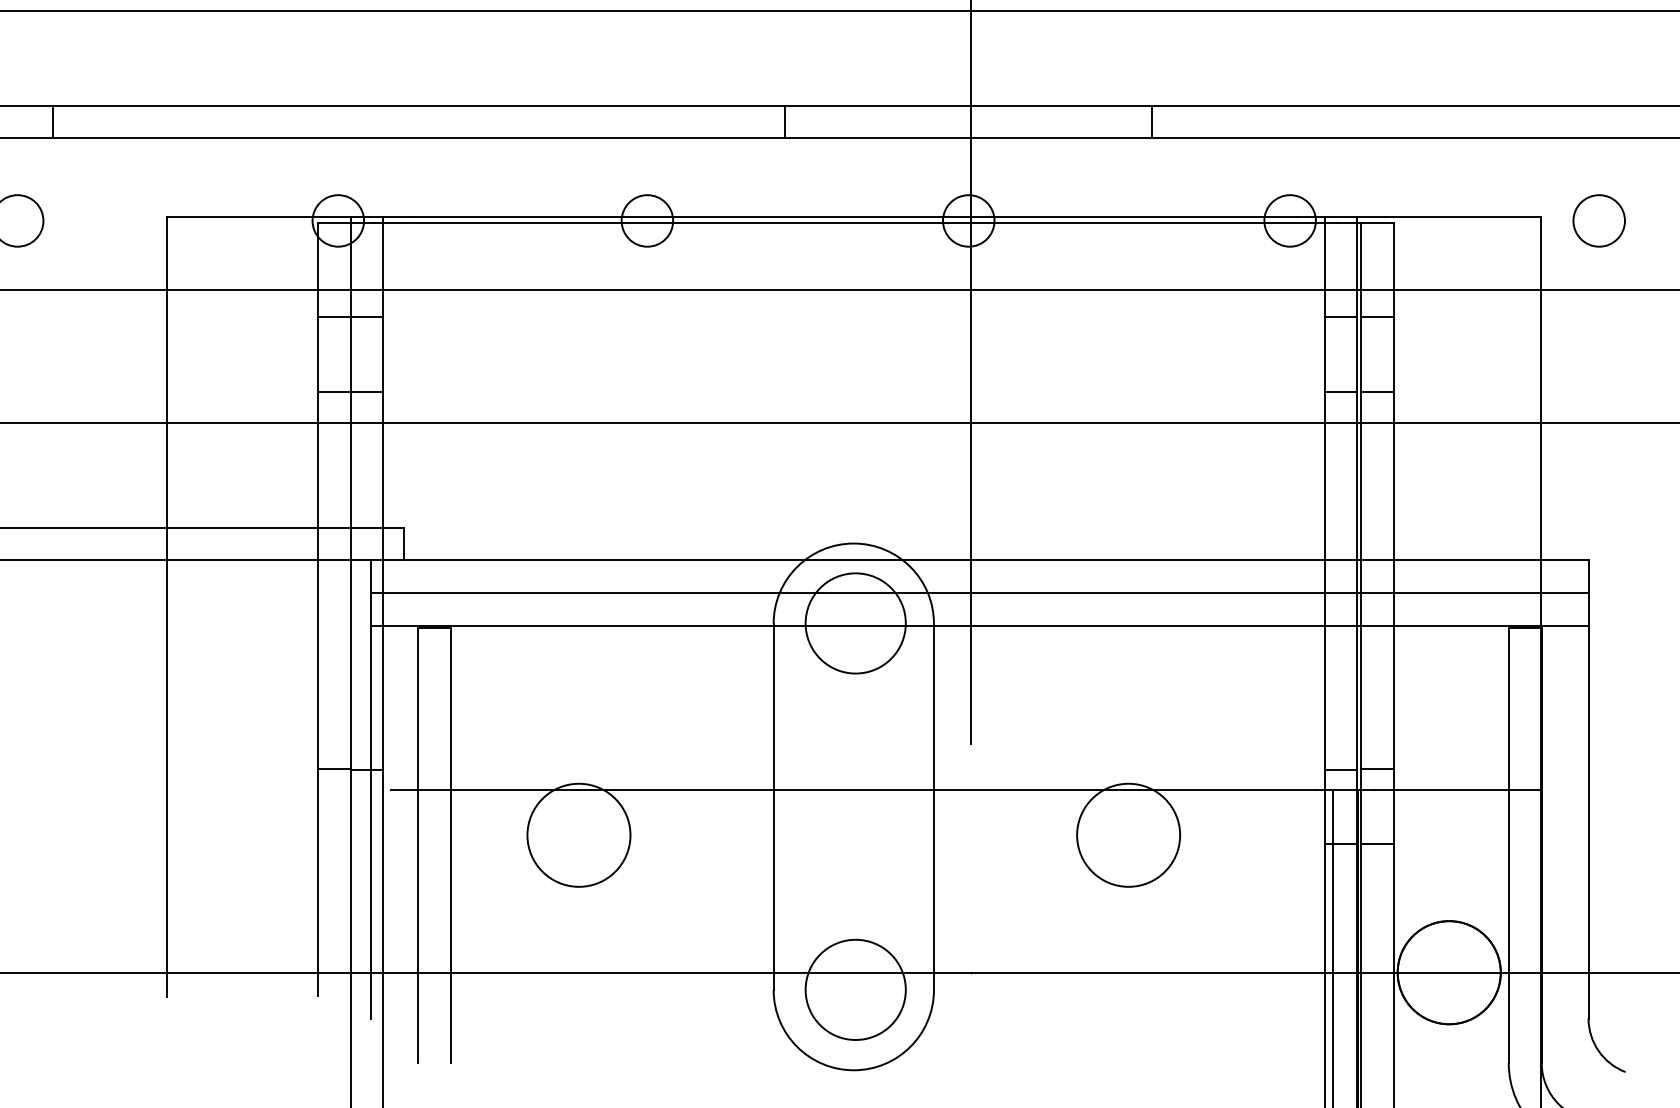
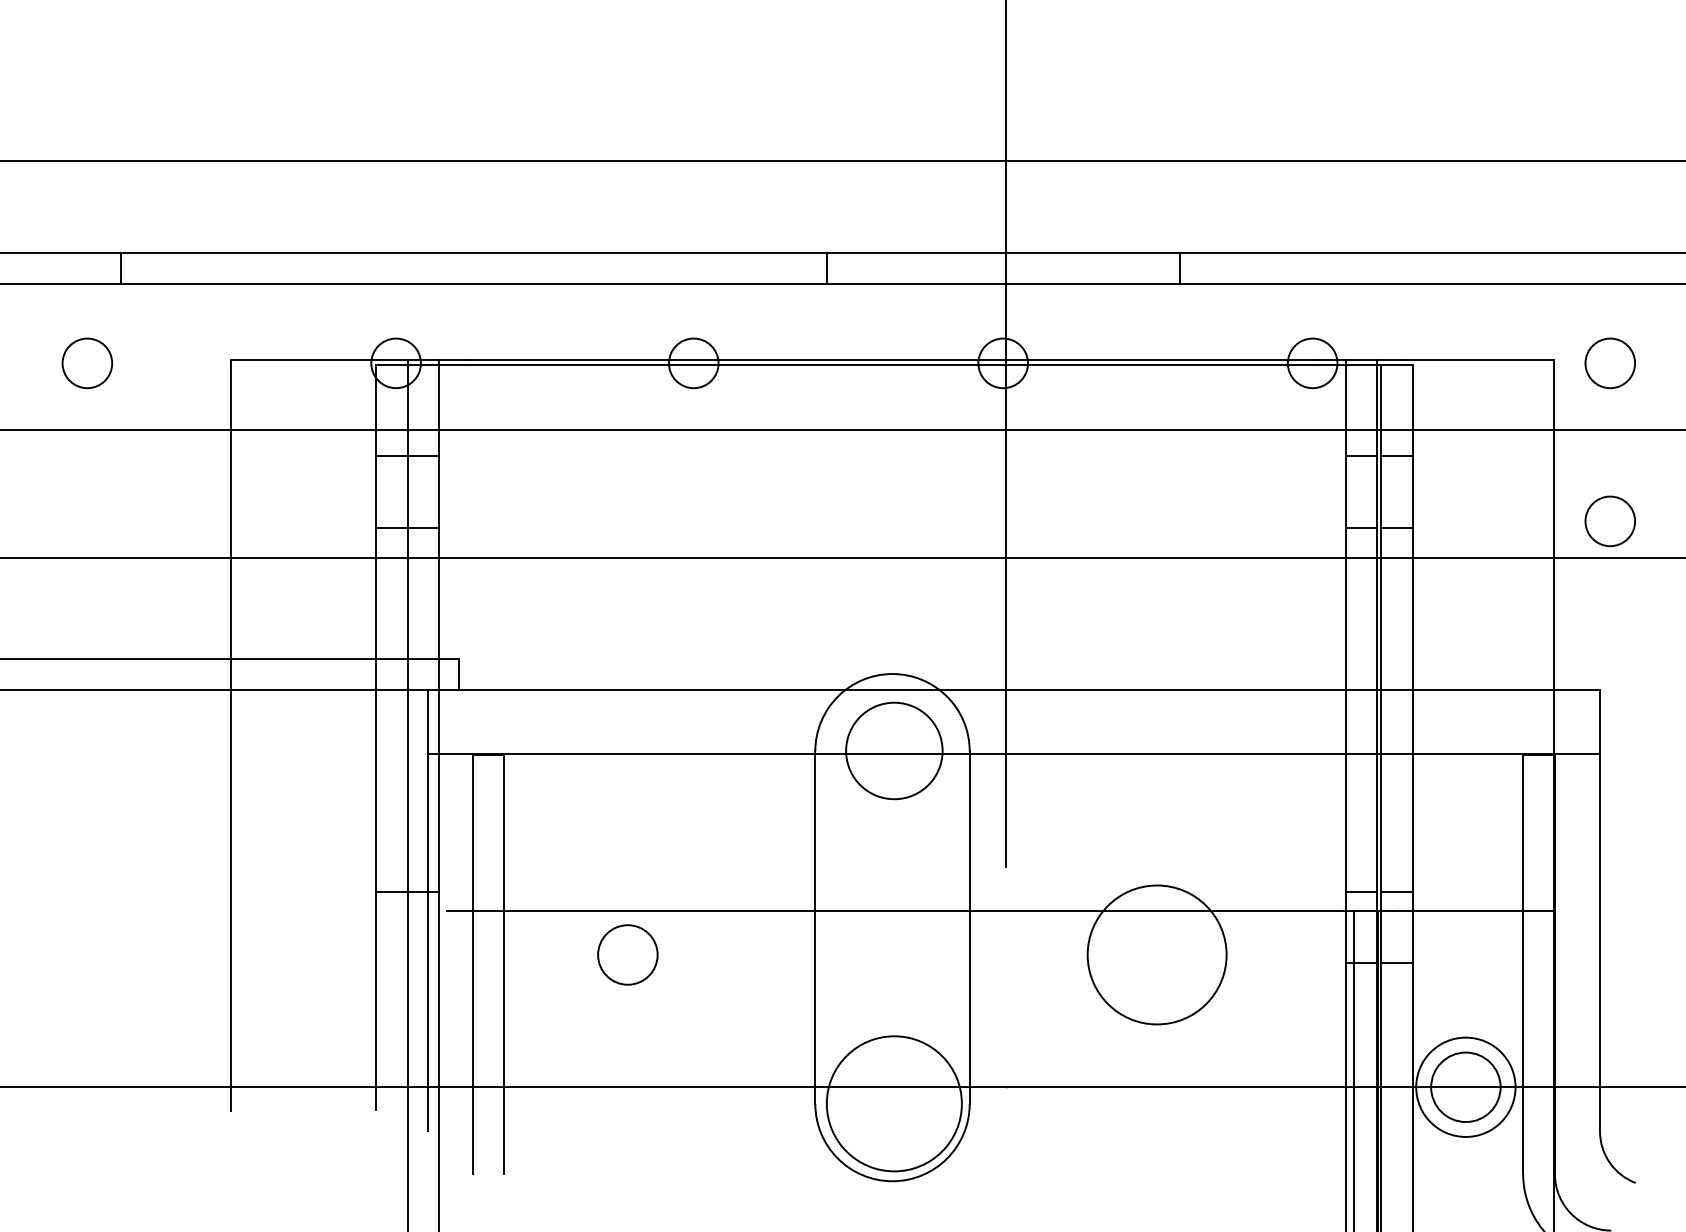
circle: (1598, 385) -> (1609, 521), added
line: (979, 593) -> (1013, 722), removed
circle: (578, 834) -> (627, 954), size x0.6
circle: (1127, 834) -> (1156, 954), size x1.4
circle: (1448, 971) -> (1465, 1086), size x0.7
circle: (855, 989) -> (894, 1103), size x1.4

